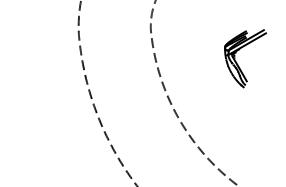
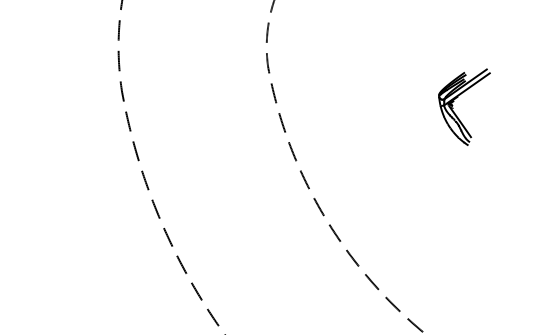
part: (244, 58) -> (464, 107), size x0.62

